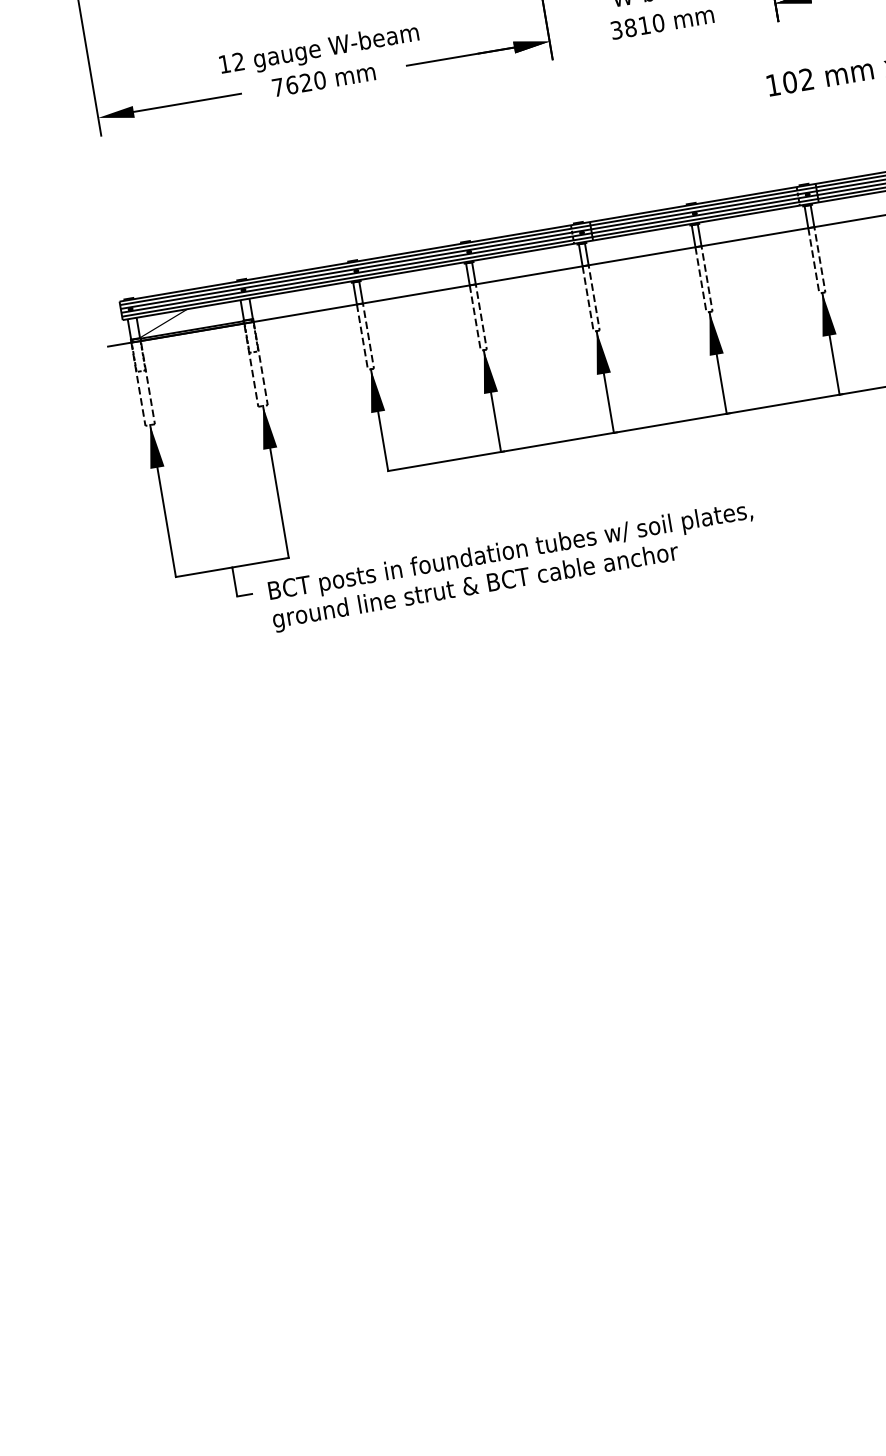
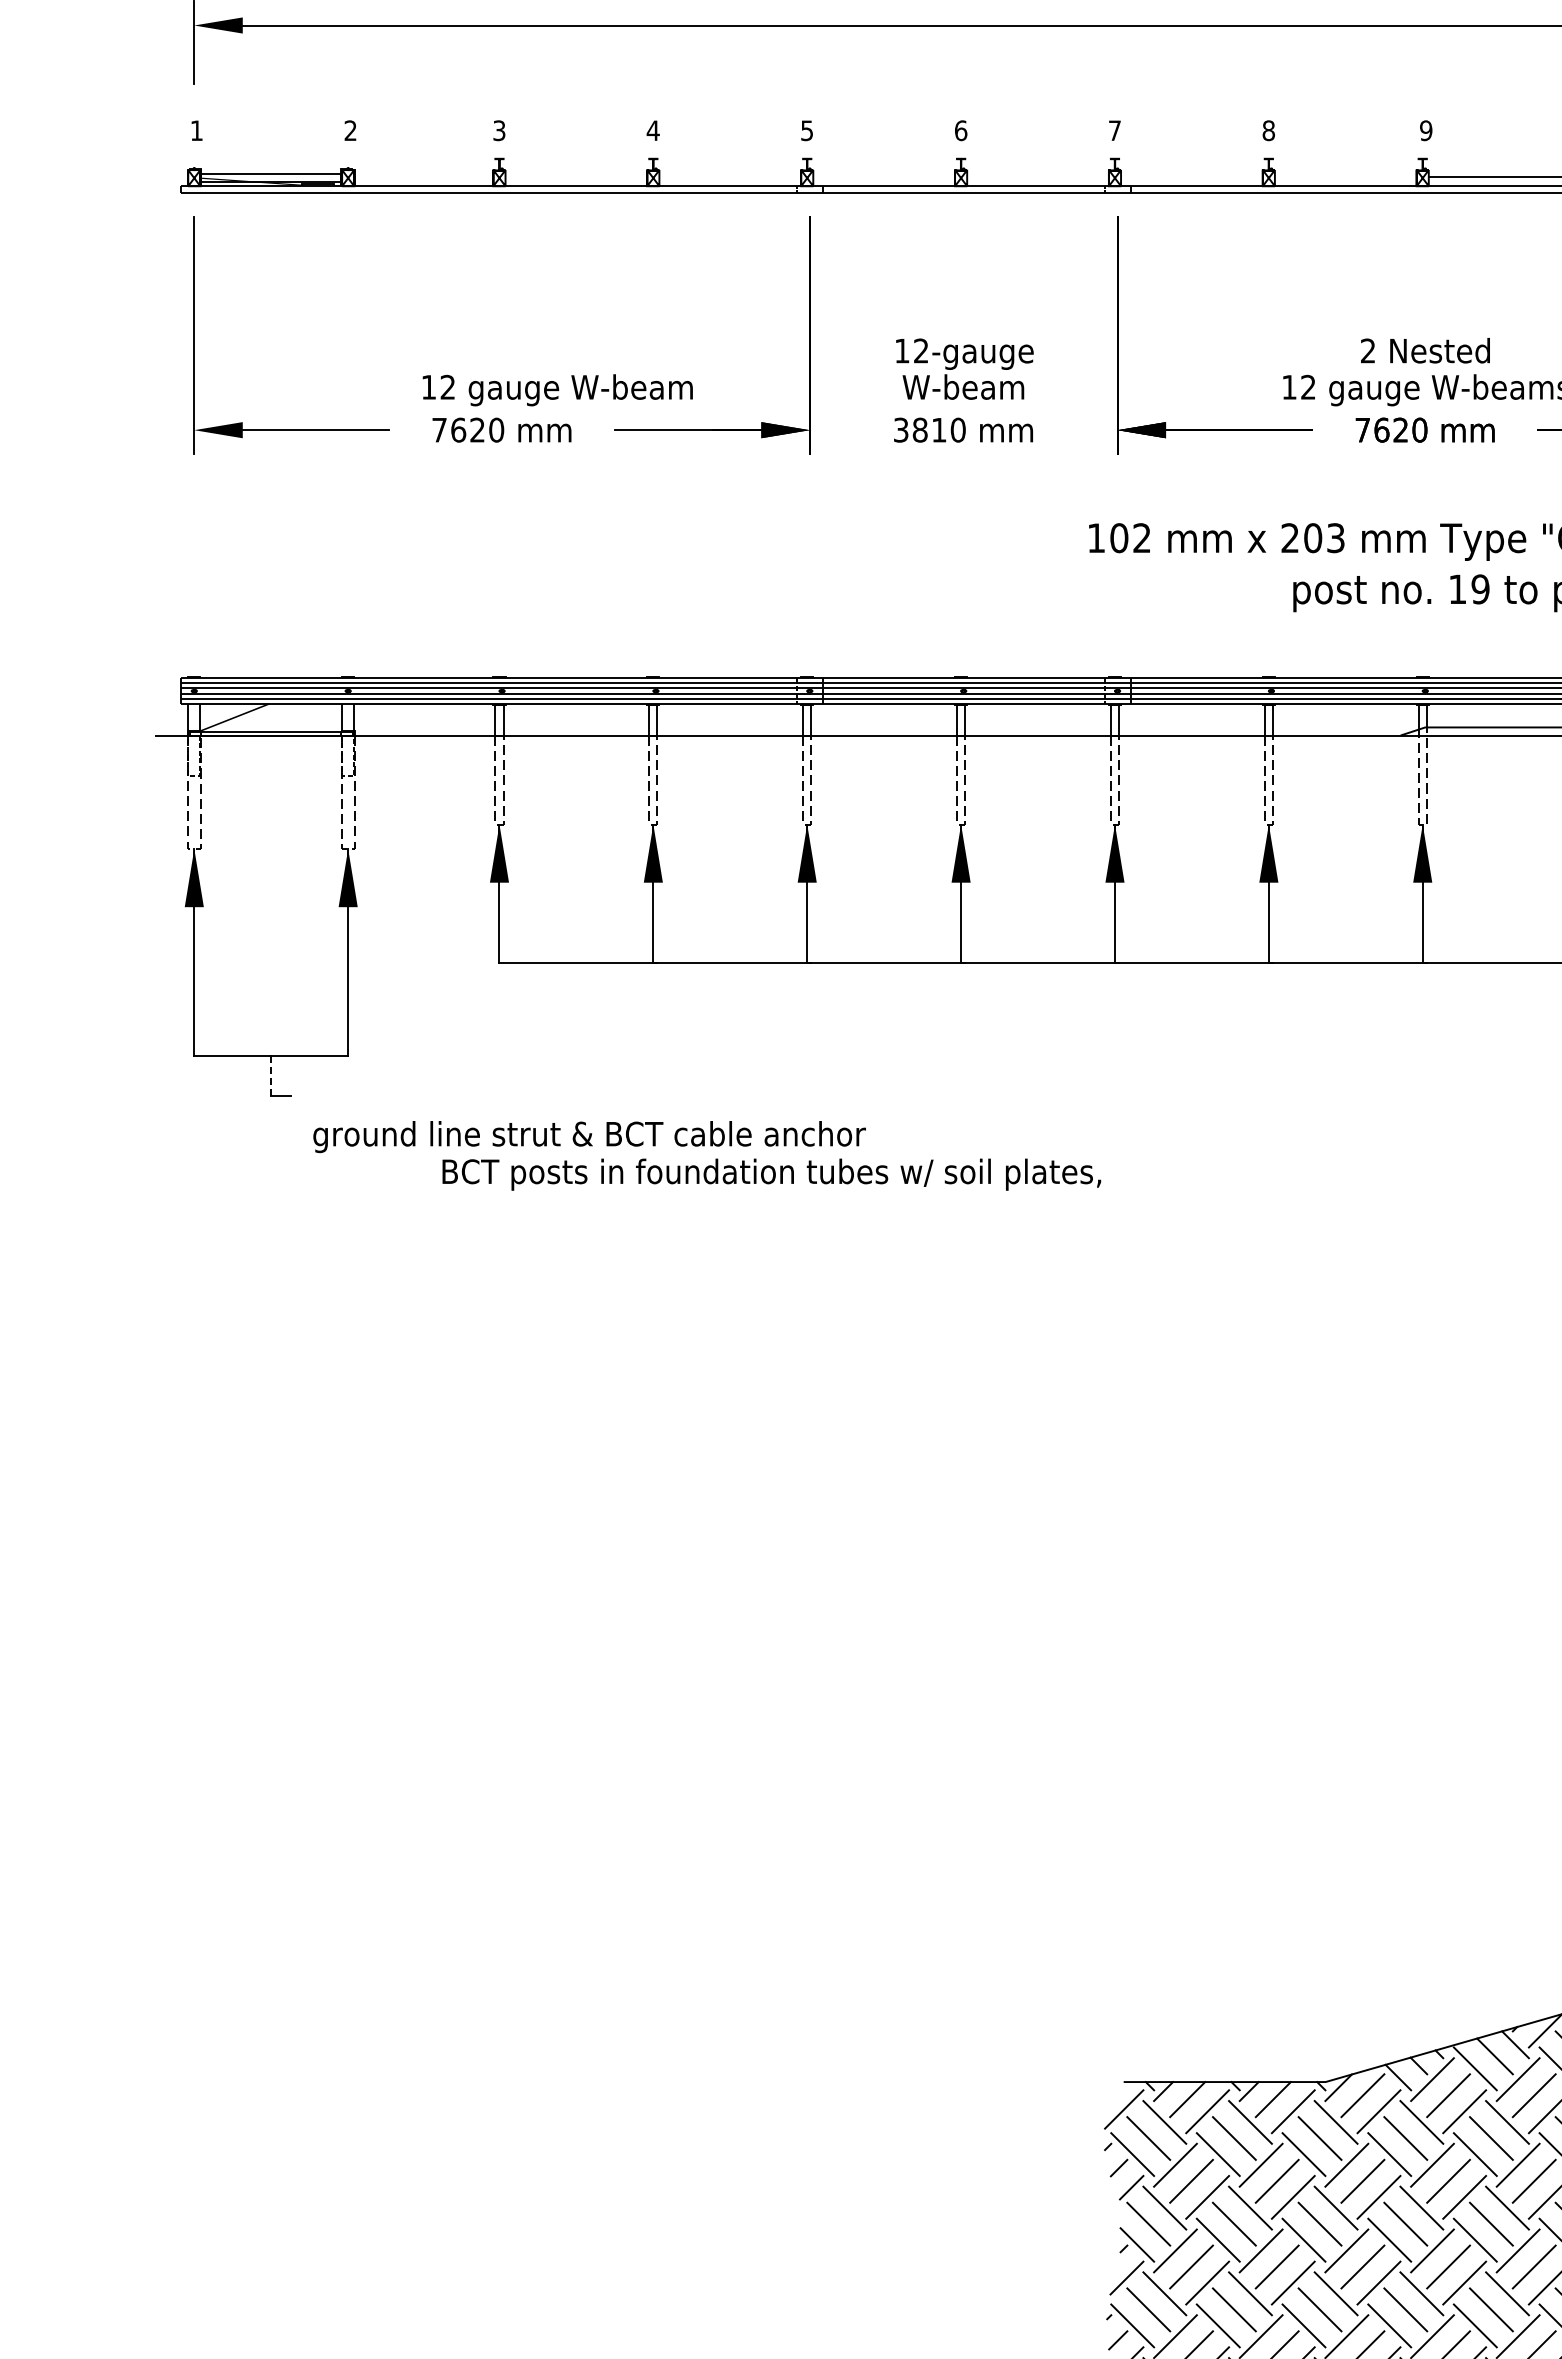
text: (319, 50) -> (557, 390), moved
text: (510, 552) -> (771, 1174), moved
line: (234, 581) -> (271, 1075), solid -> dashed

